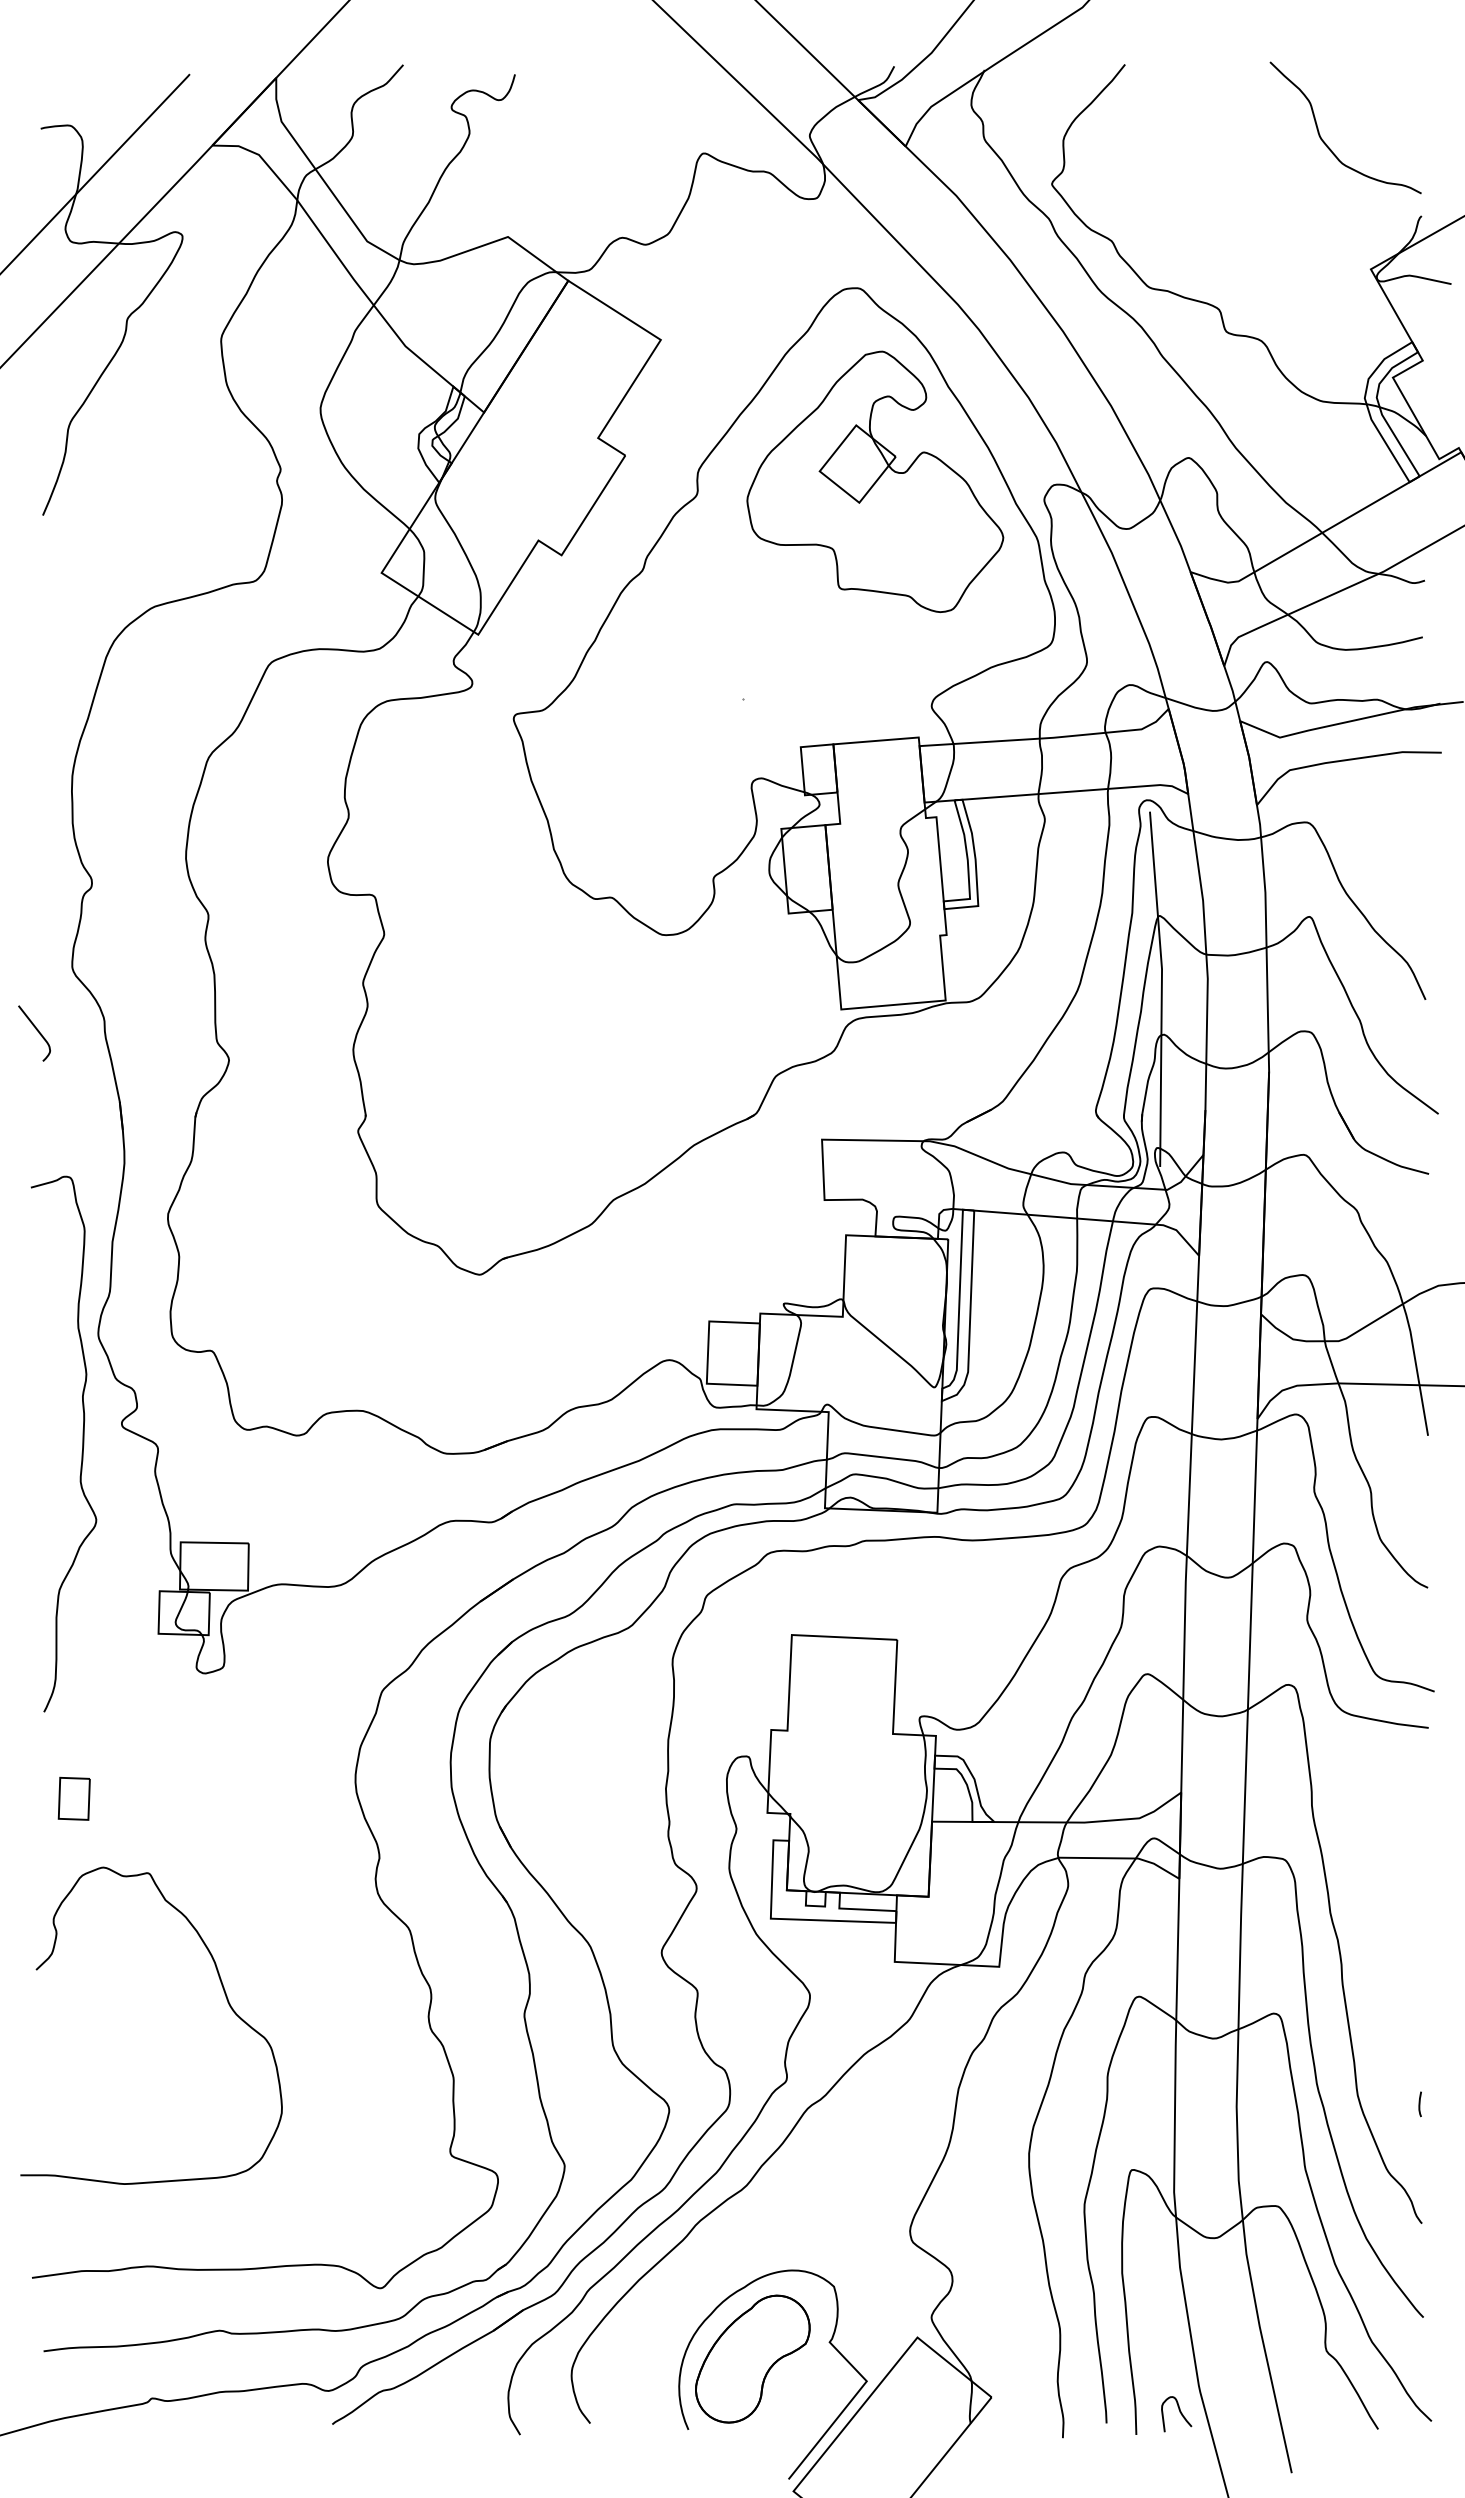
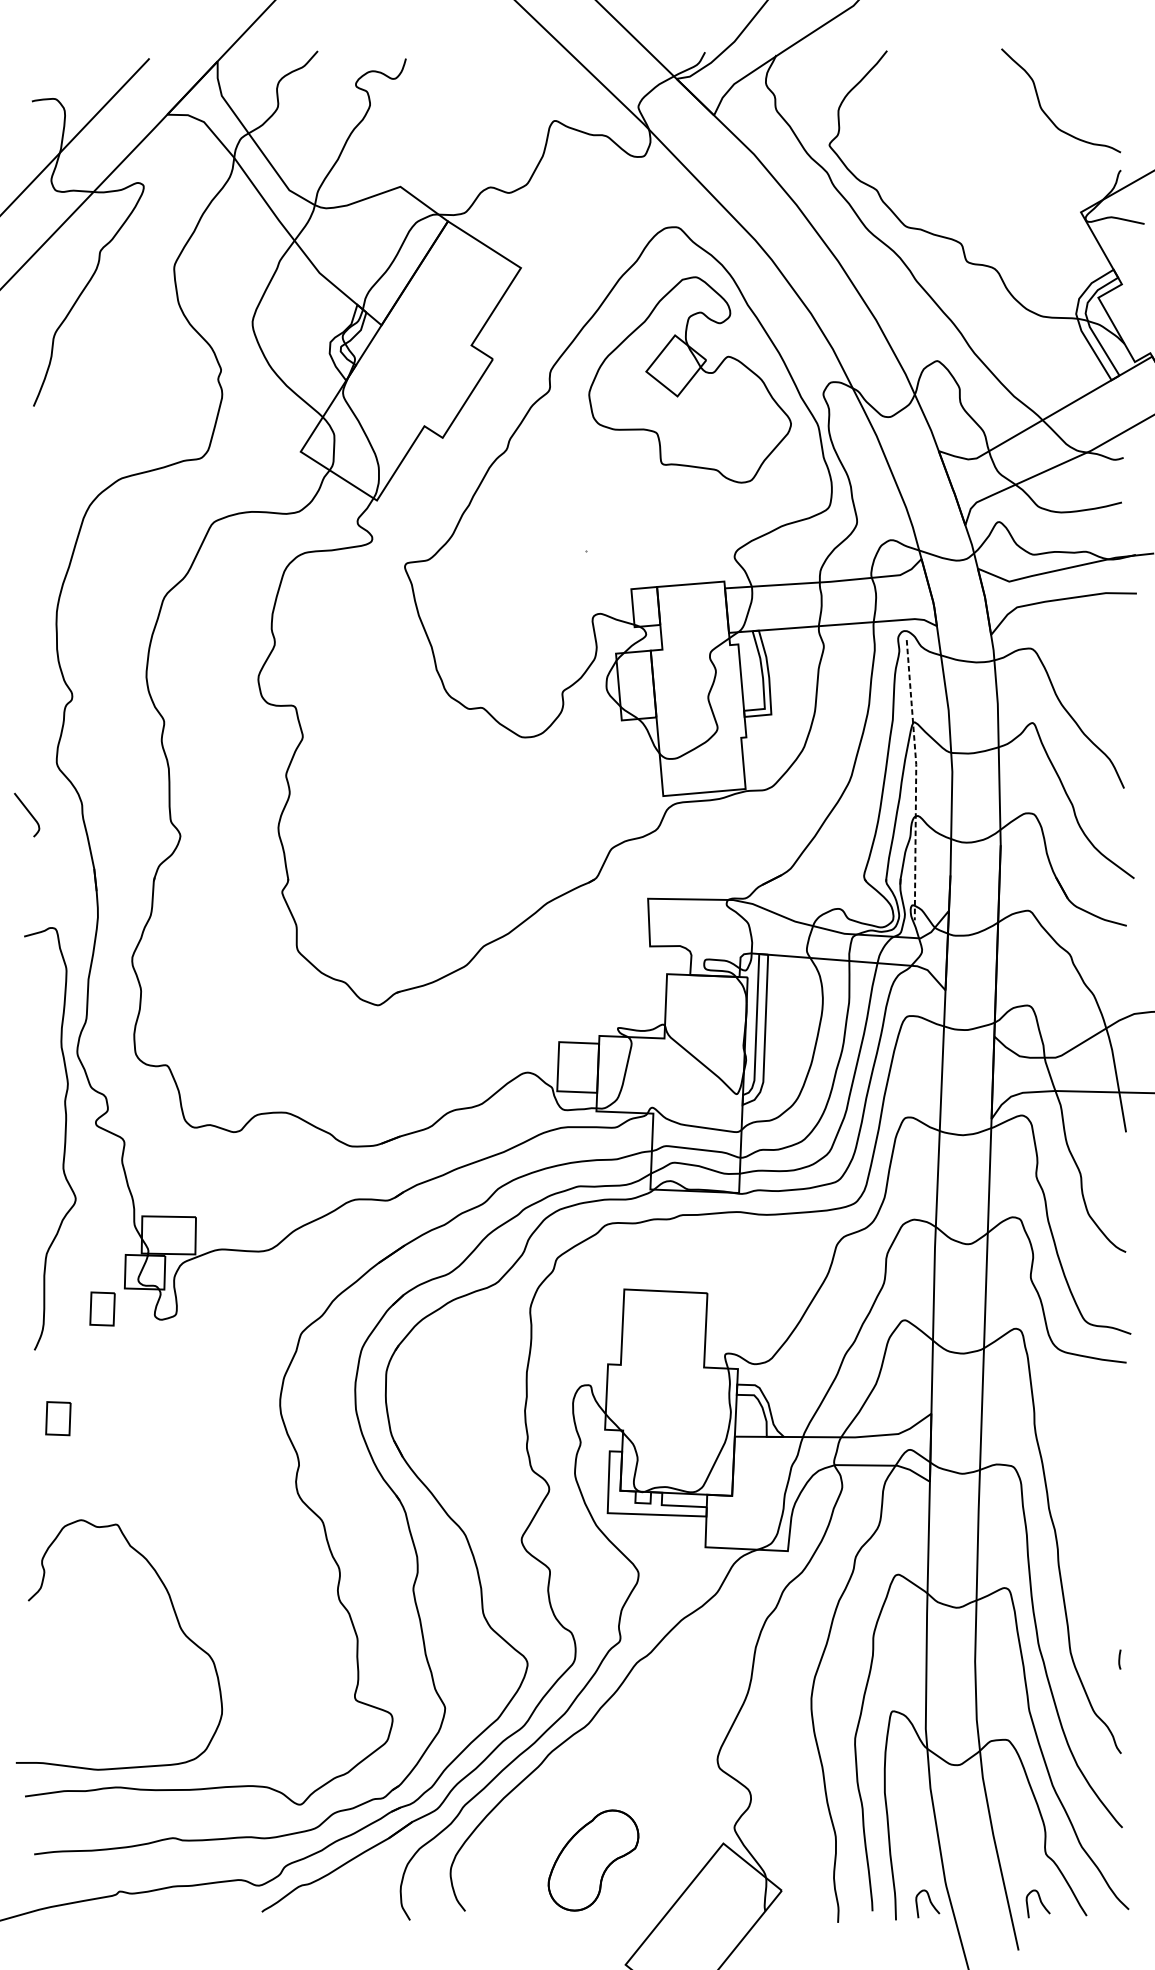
line: (1161, 988) -> (915, 779), solid -> dashed
part: (129, 1659) -> (101, 1308), added
curve: (225, 1997) -> (177, 1622), moved
curve: (828, 2342) -> (653, 1847), removed
curve: (1319, 2412) -> (1040, 1902), added

